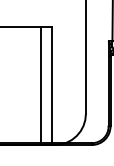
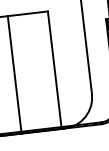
line: (41, 85) -> (14, 74), moved

